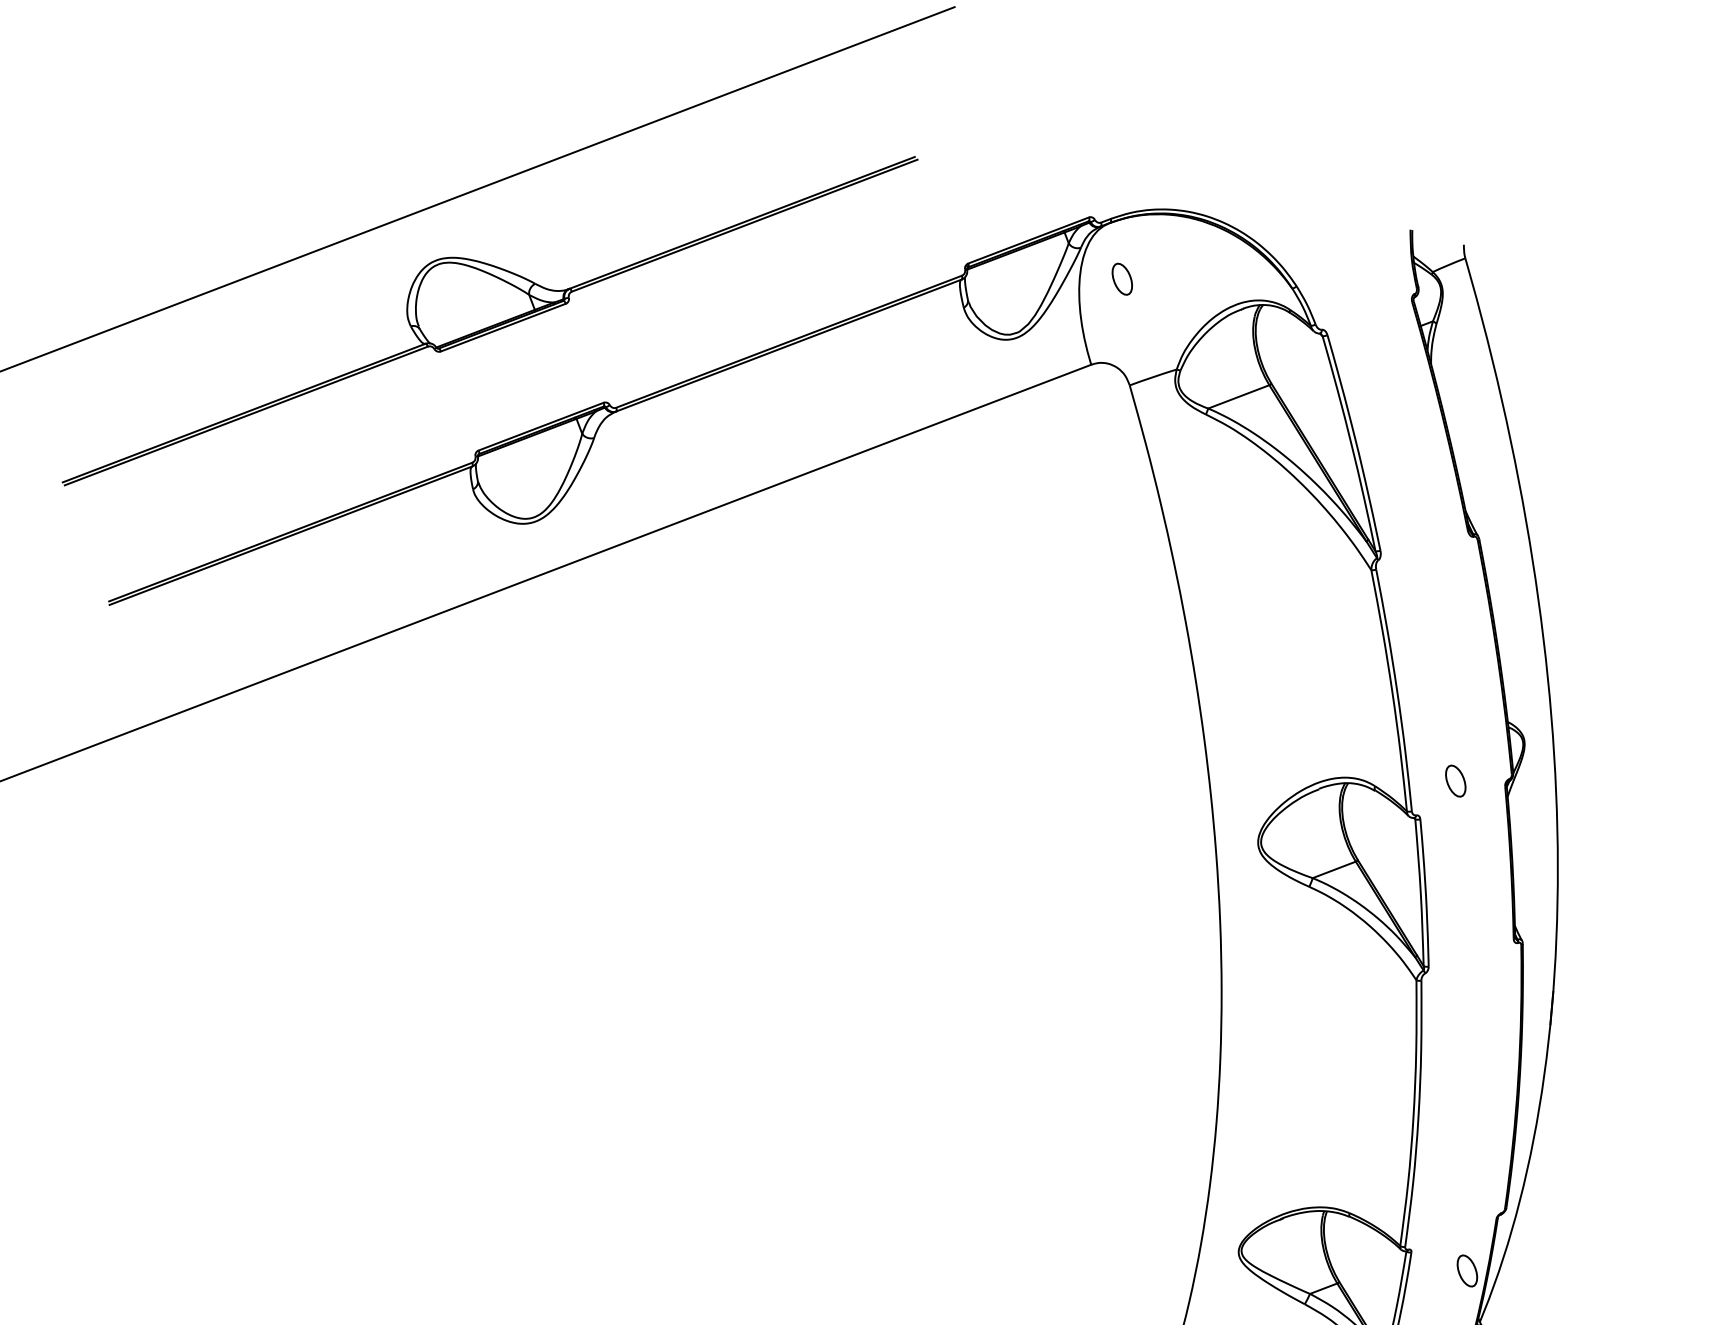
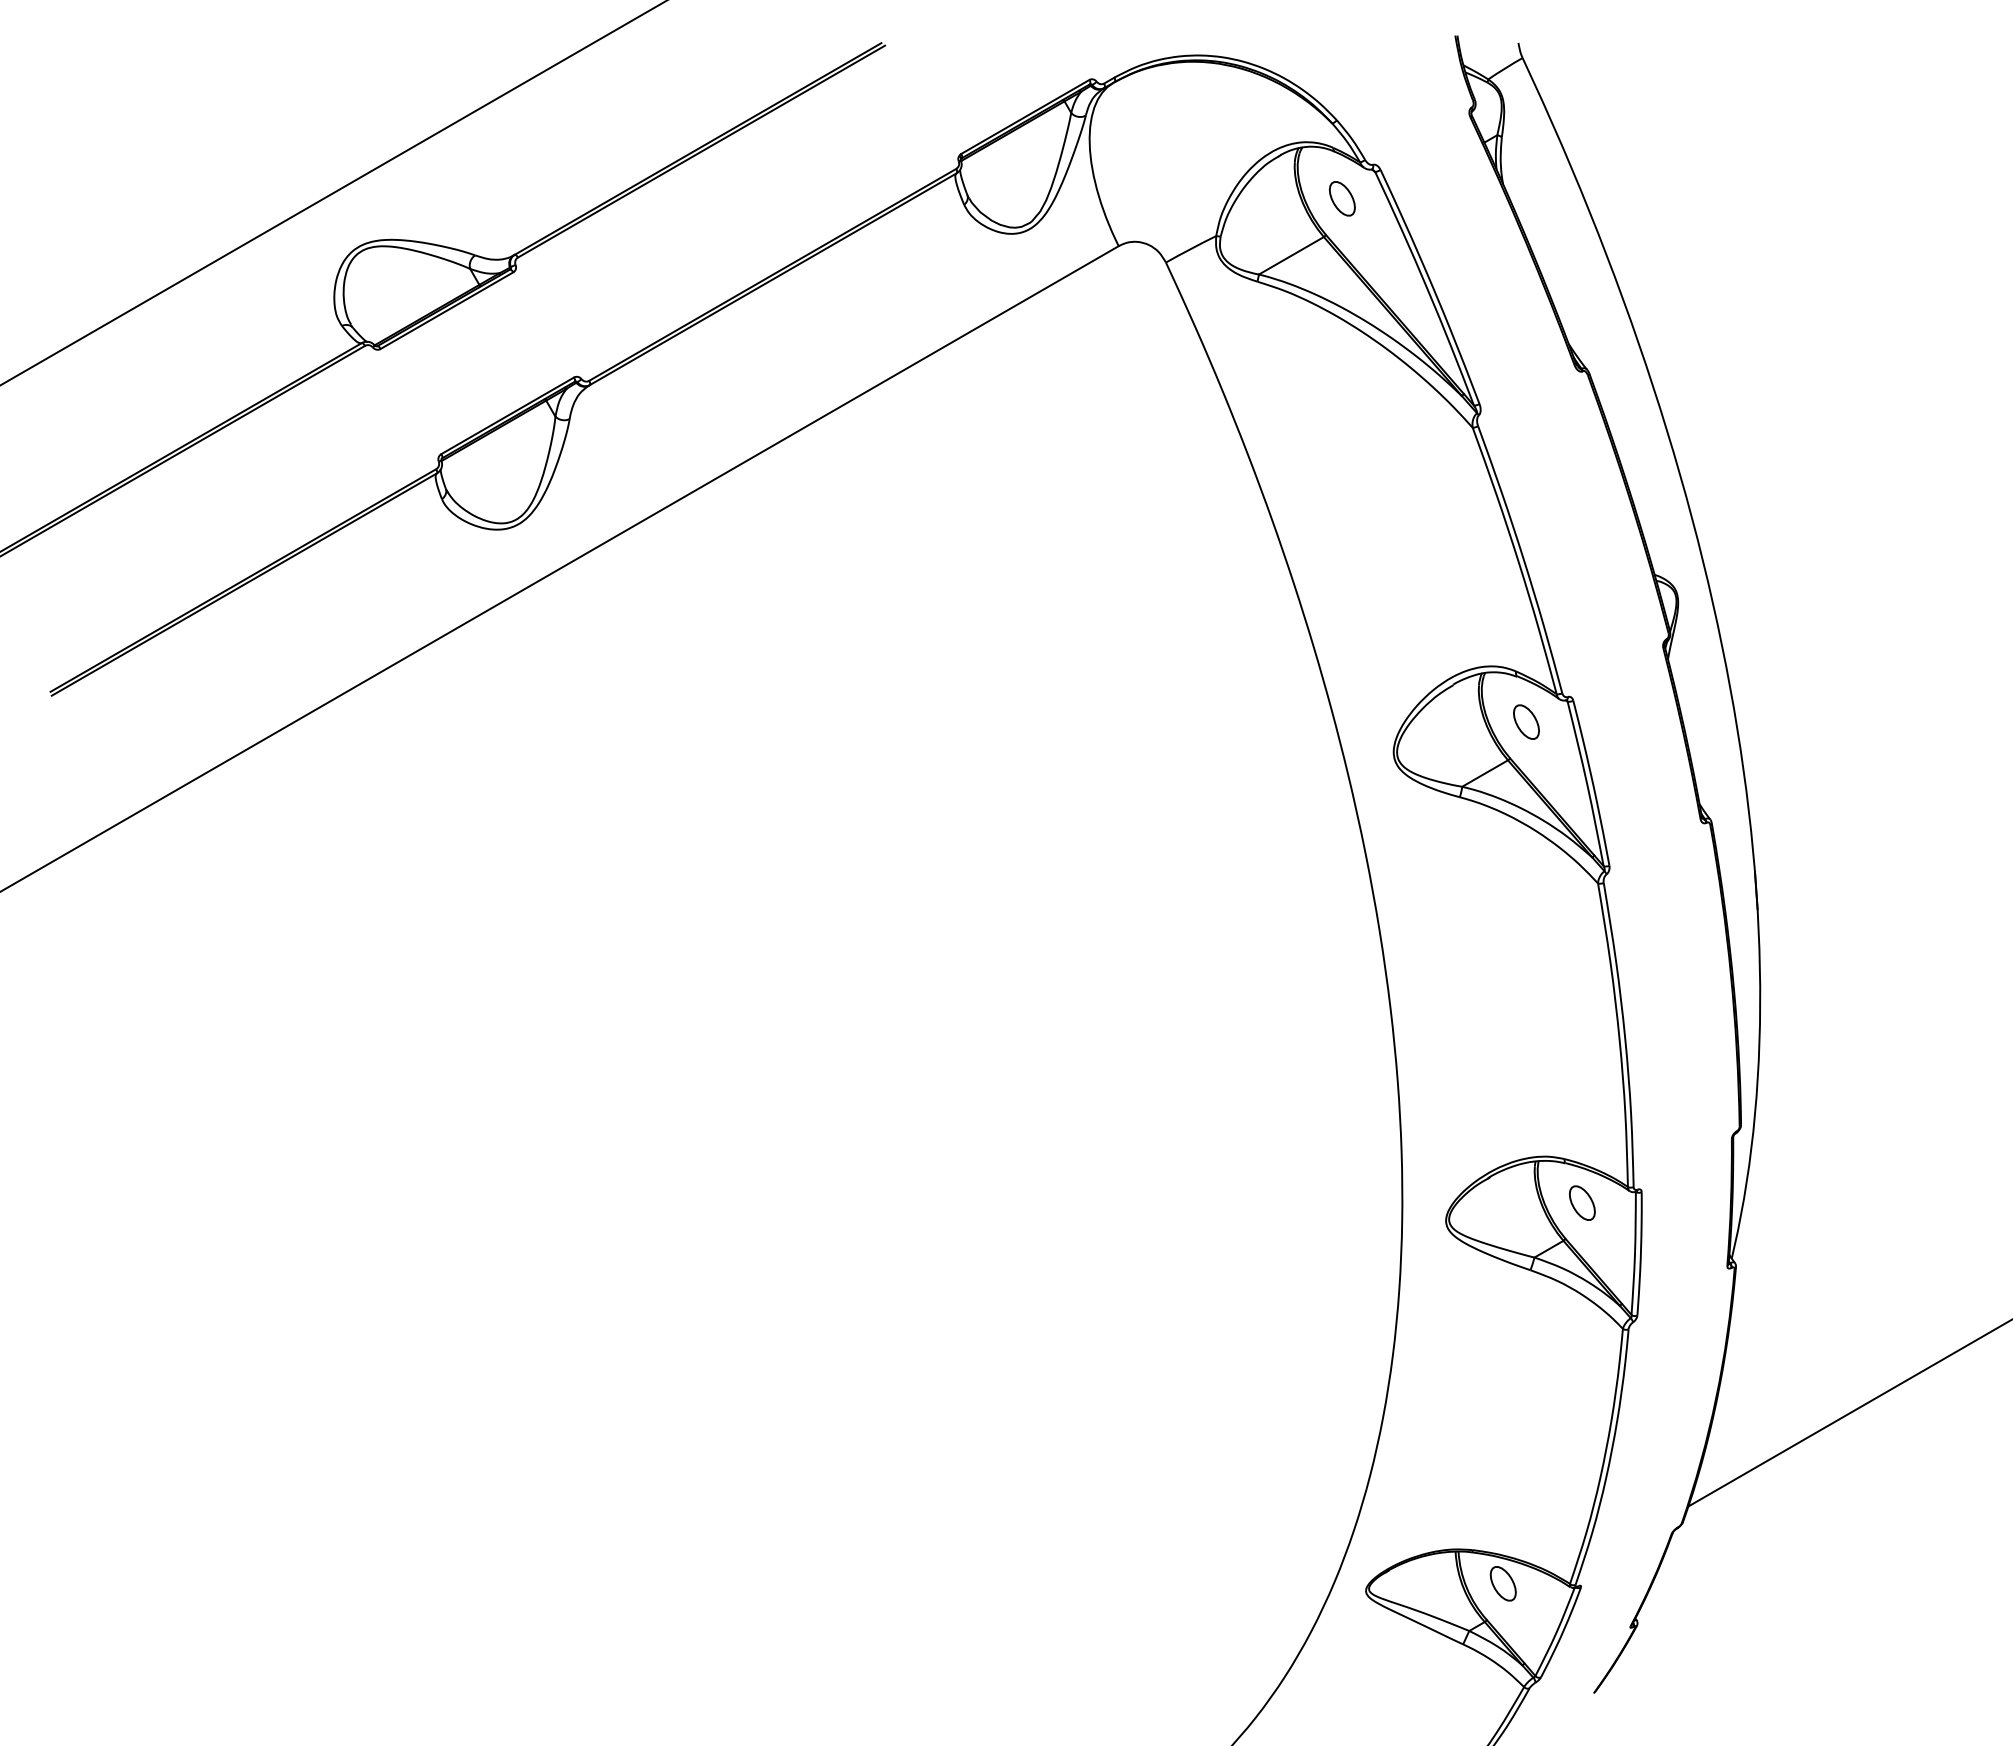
part: (1121, 278) -> (1341, 198), moved
part: (1455, 780) -> (1526, 721), moved
part: (1467, 1270) -> (1582, 1202), moved

